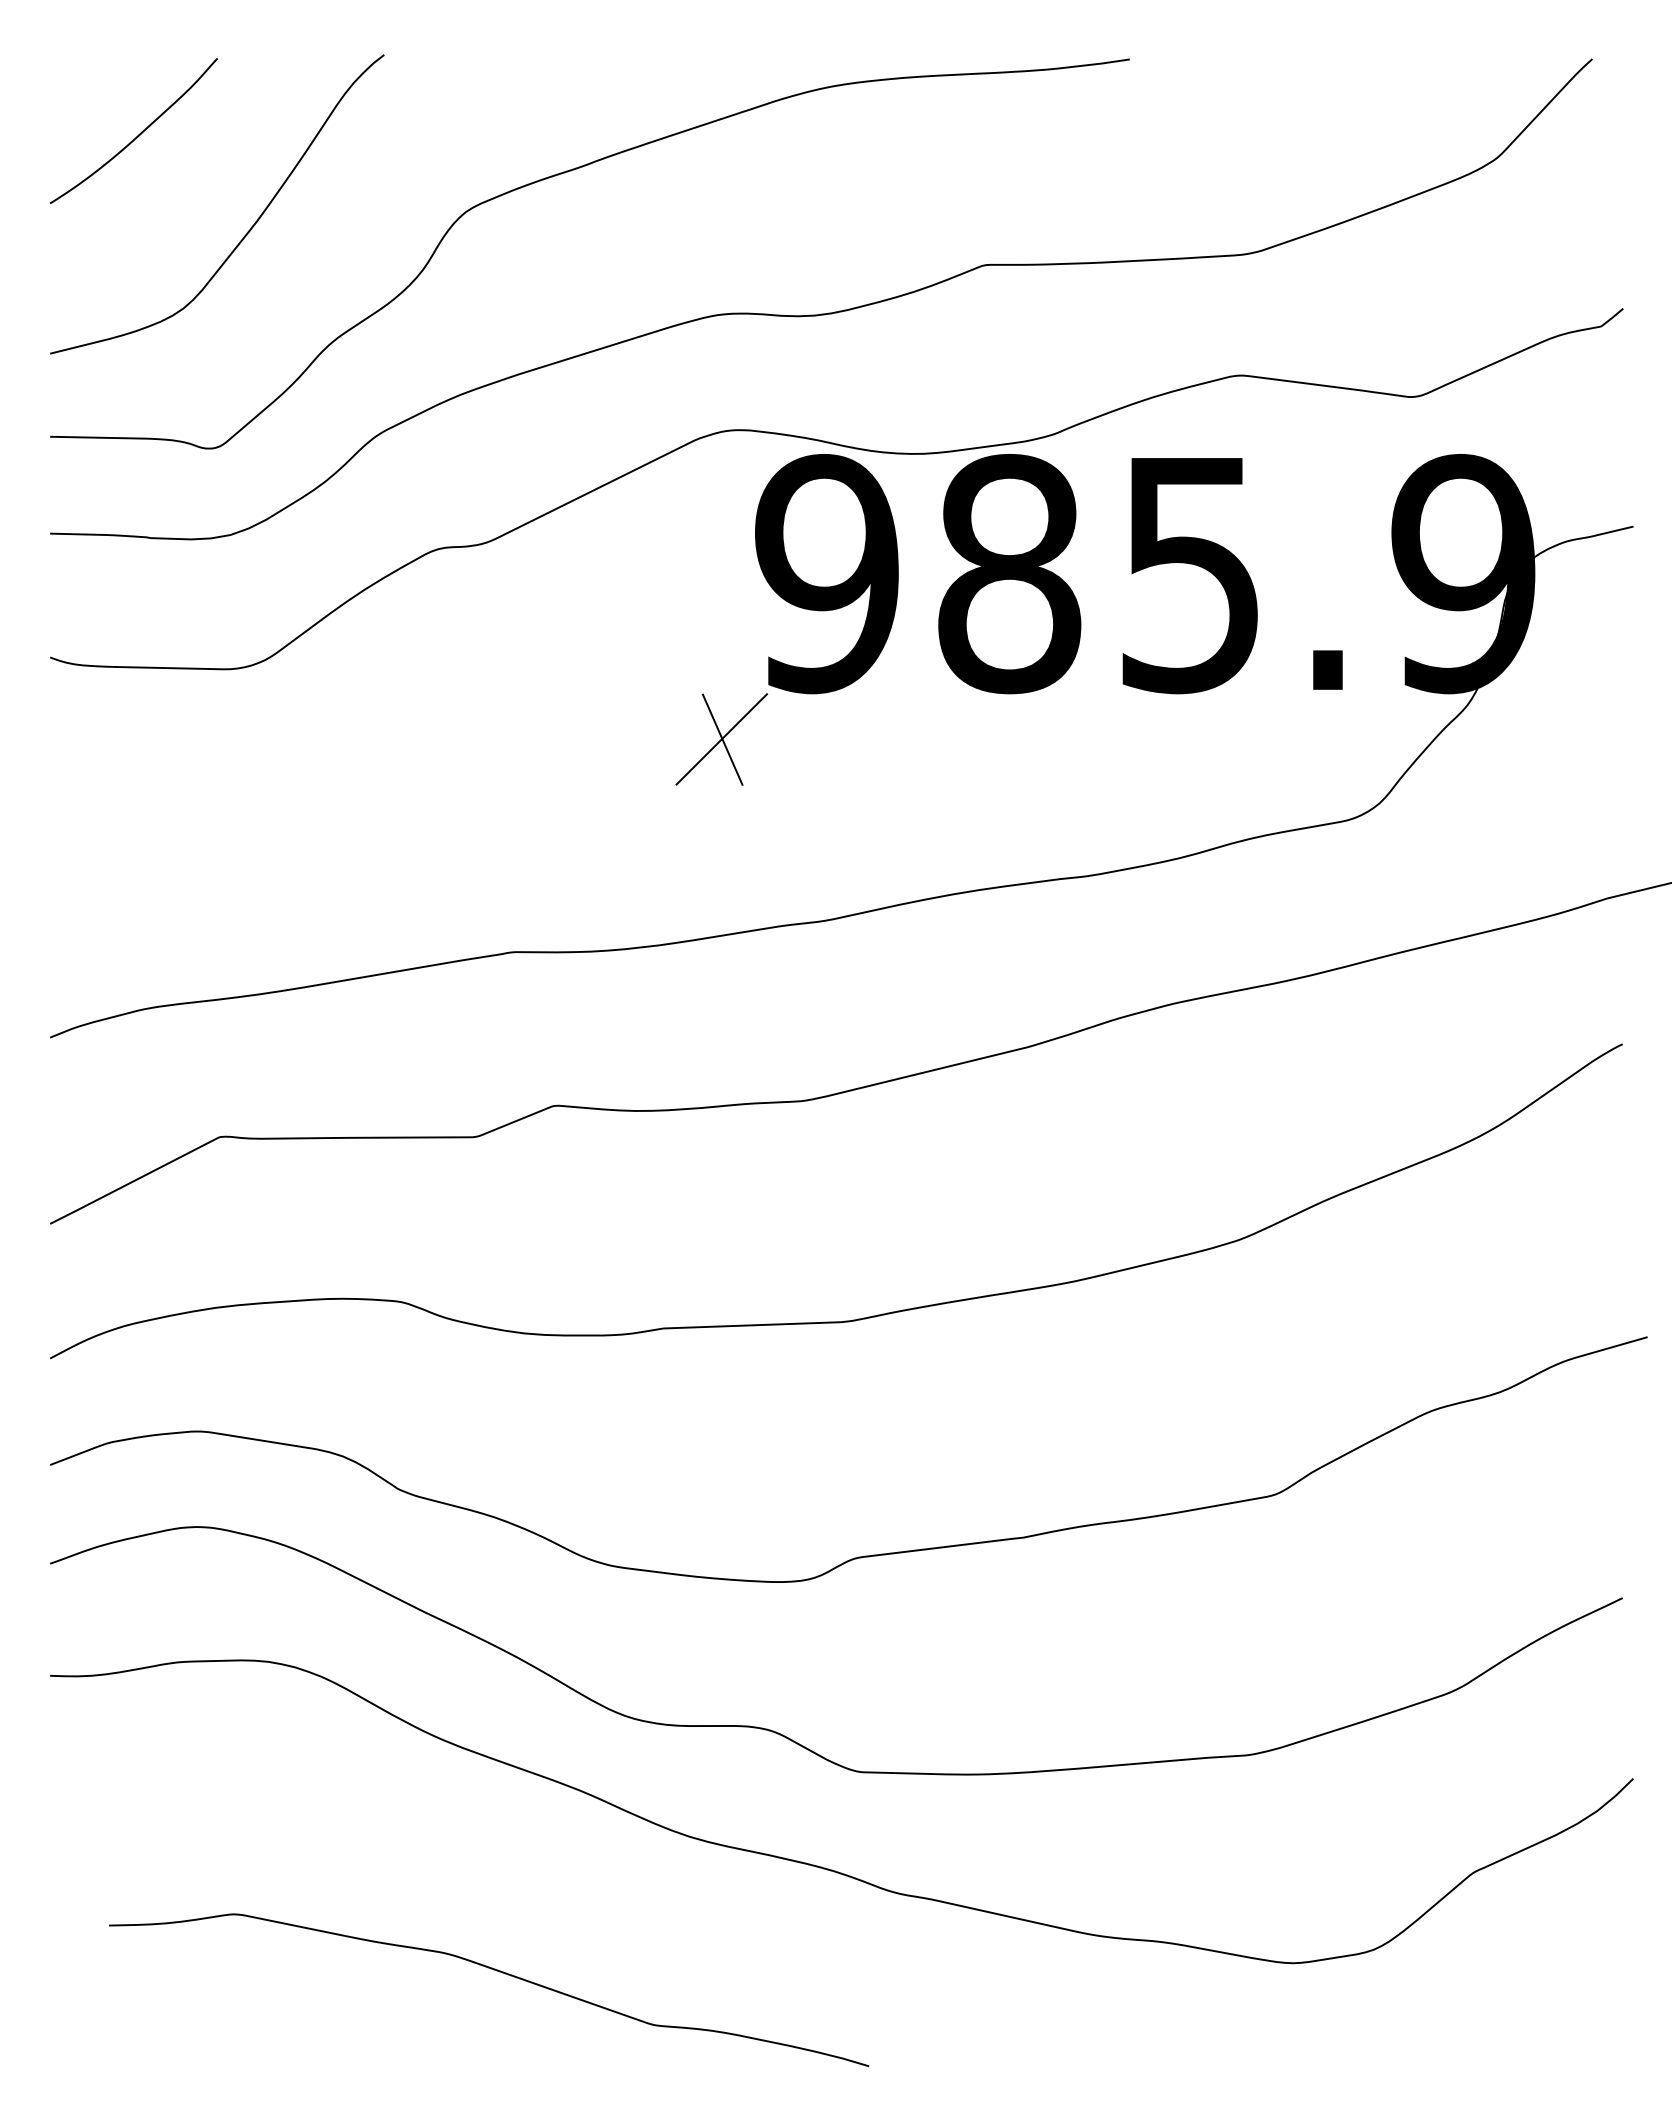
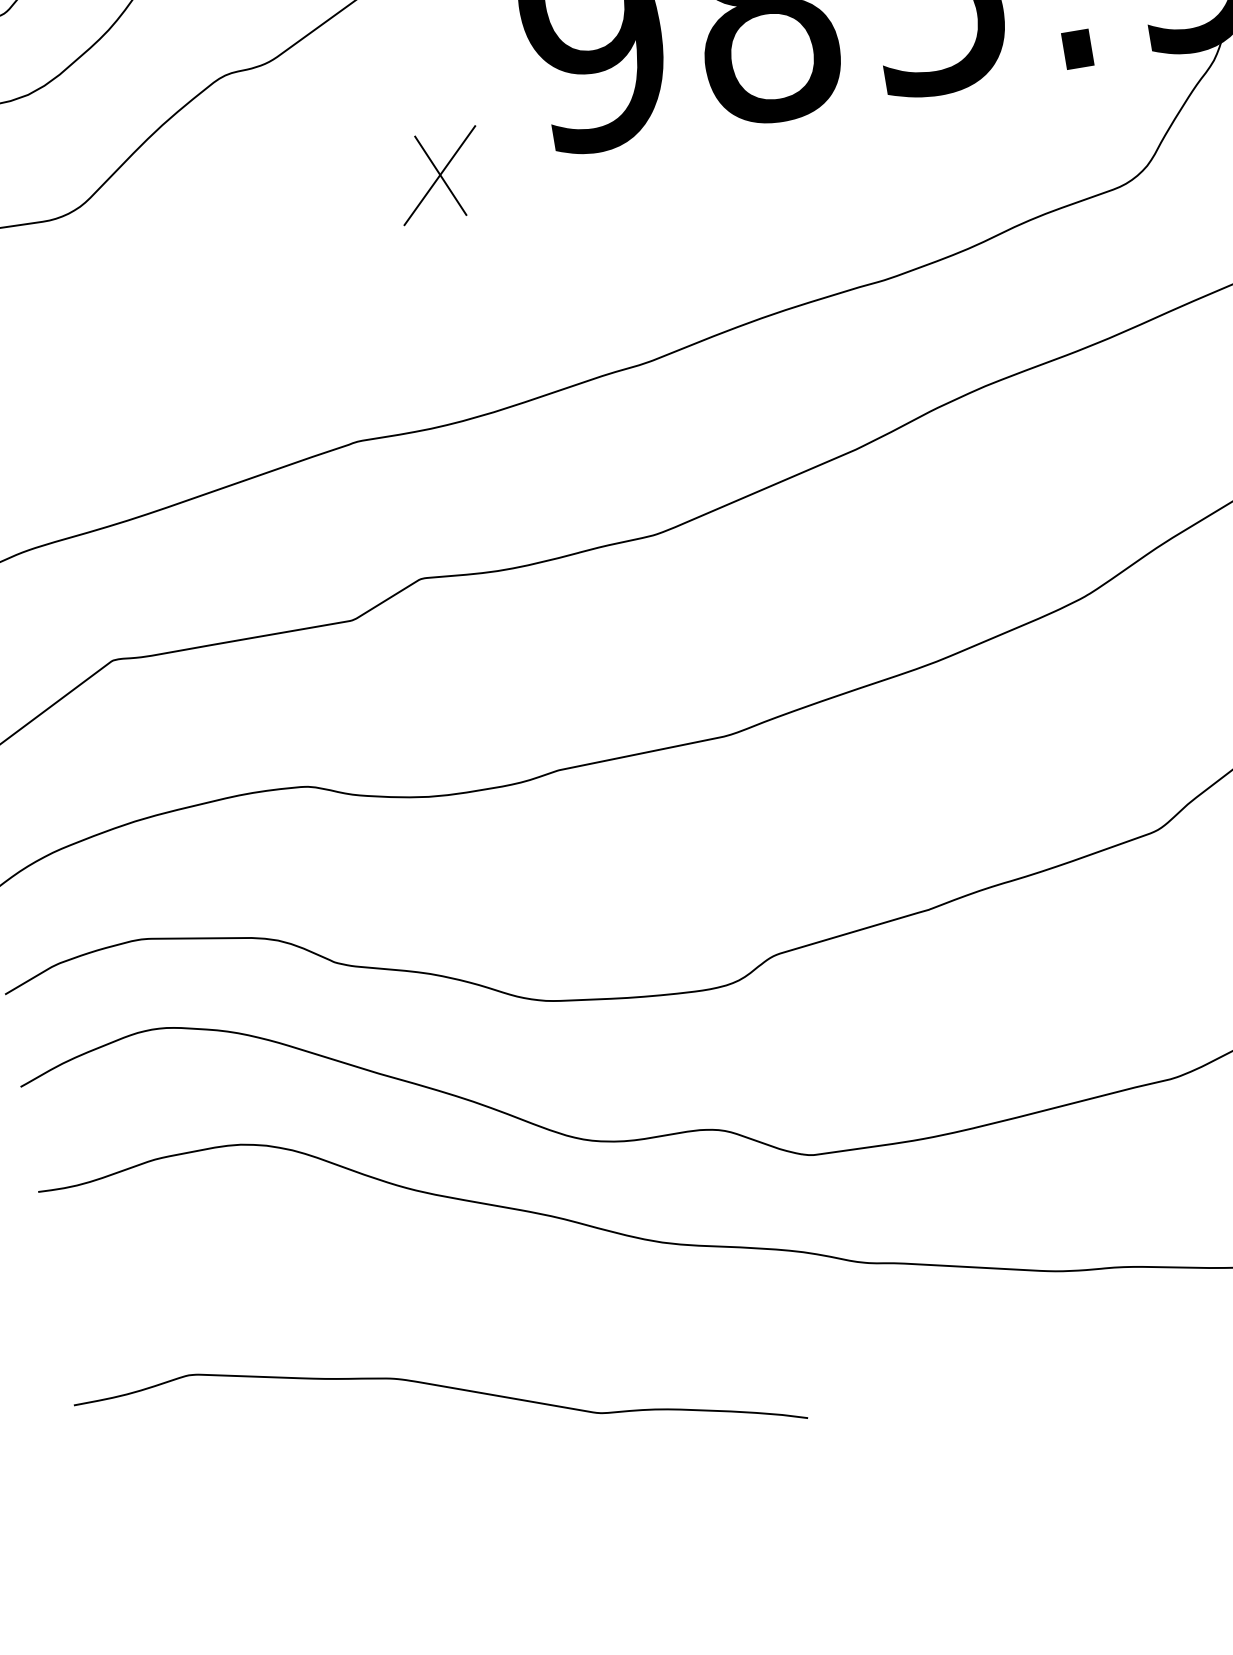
part: (721, 739) -> (439, 175), moved
curve: (496, 1971) -> (444, 1387), moved

